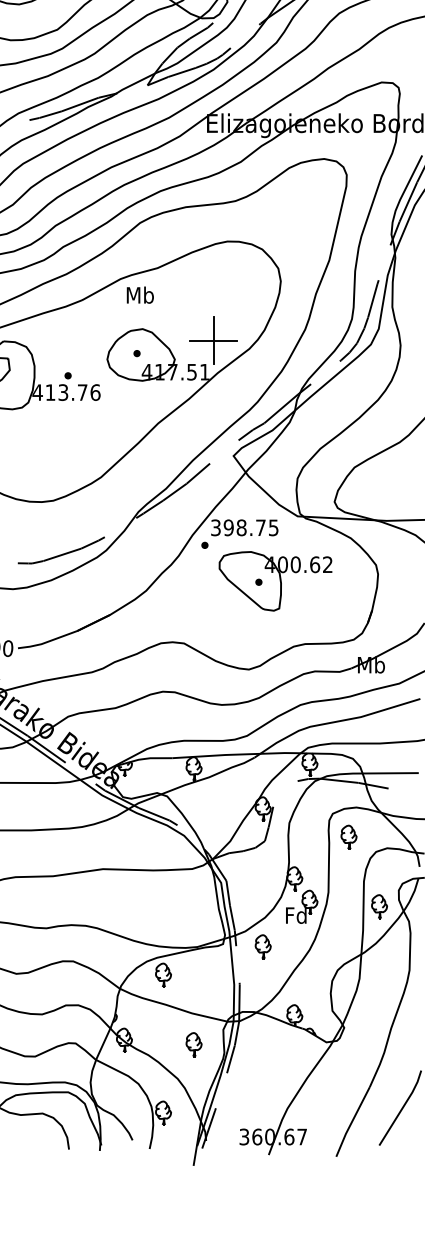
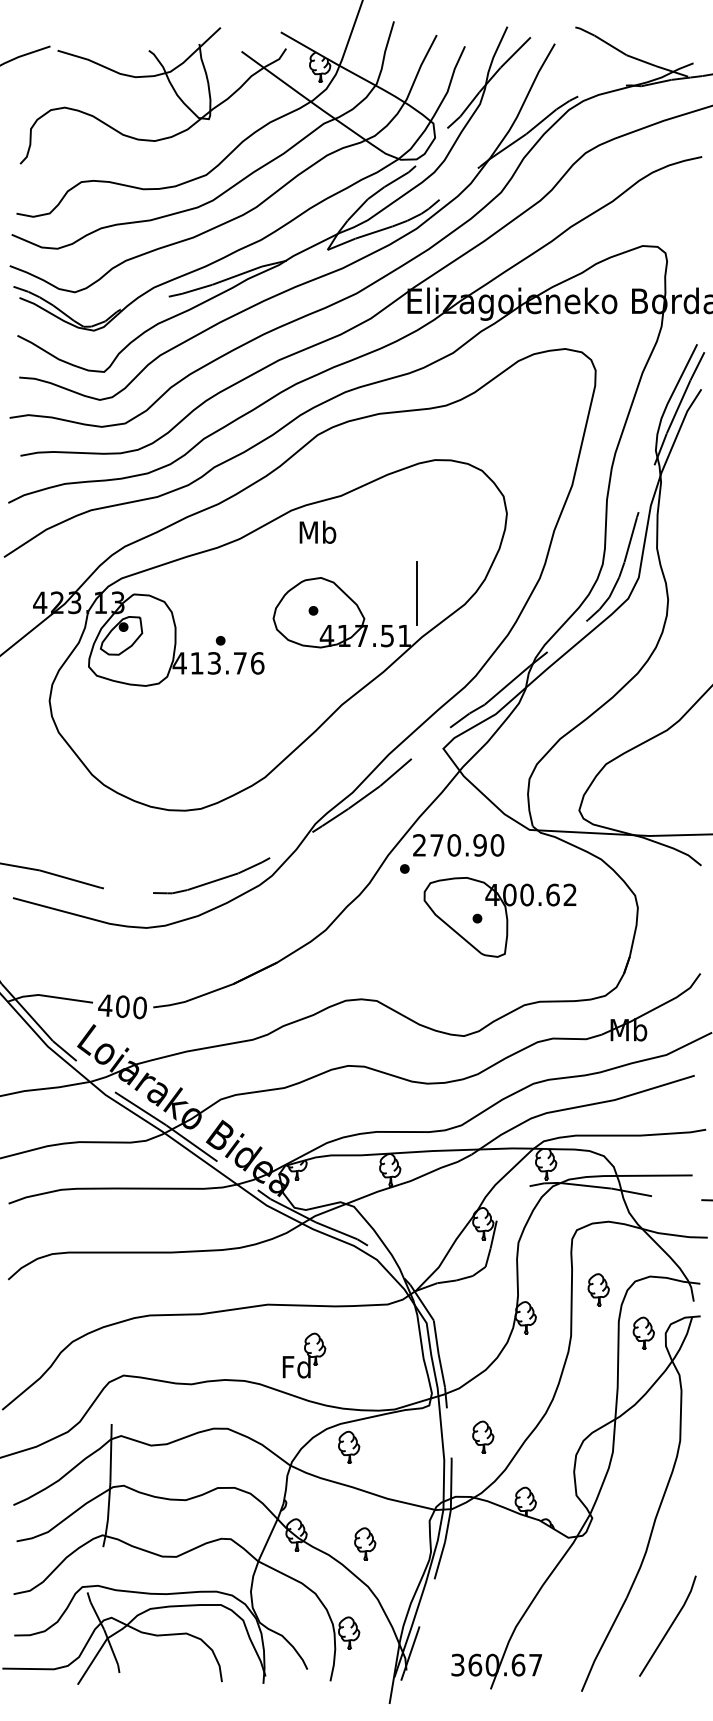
line: (213, 340) -> (416, 593), removed
text: (244, 527) -> (458, 845), 398.75 -> 270.90
part: (348, 837) -> (598, 1289), moved
part: (302, 906) -> (304, 1355), moved
part: (379, 906) -> (643, 1332), moved
part: (263, 946) -> (483, 1436), moved
part: (194, 1044) -> (365, 1543), moved

